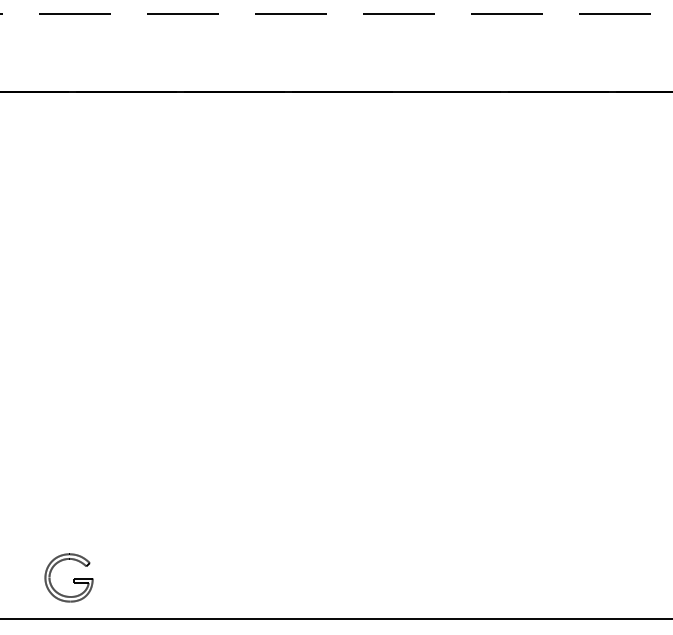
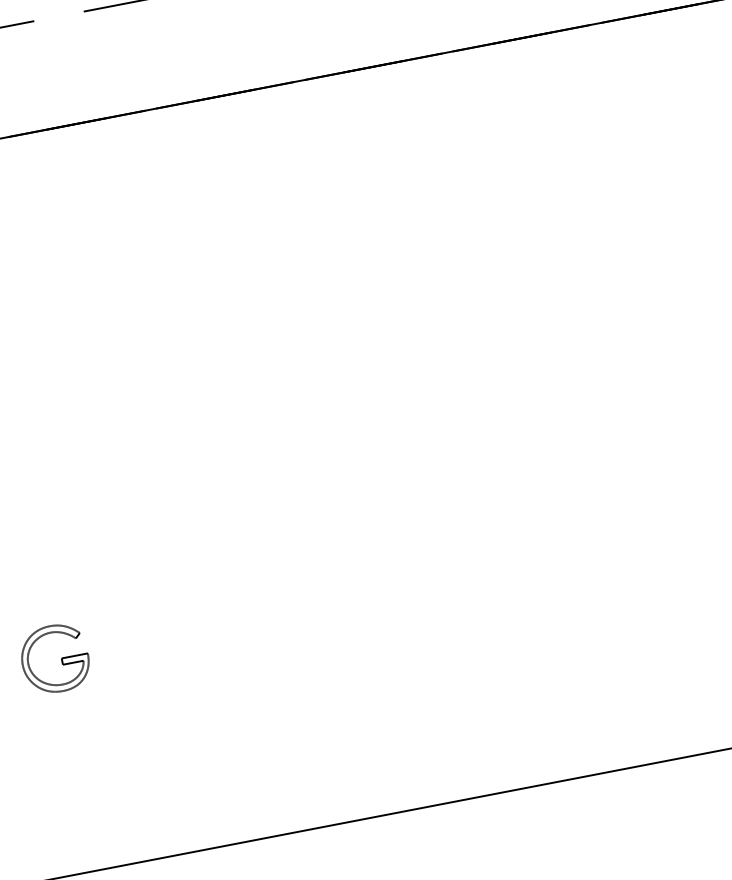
part: (68, 577) -> (54, 658), moved

